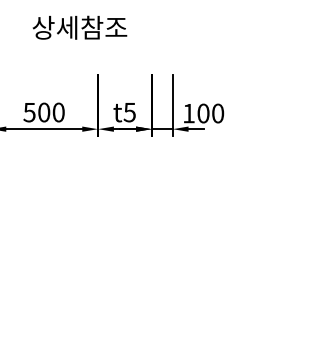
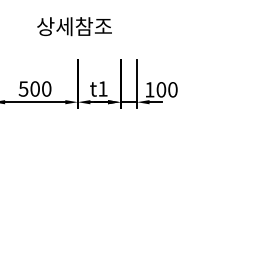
text: (79, 27) -> (74, 26), moved
text: (129, 112) -> (102, 88), t5 -> t1

